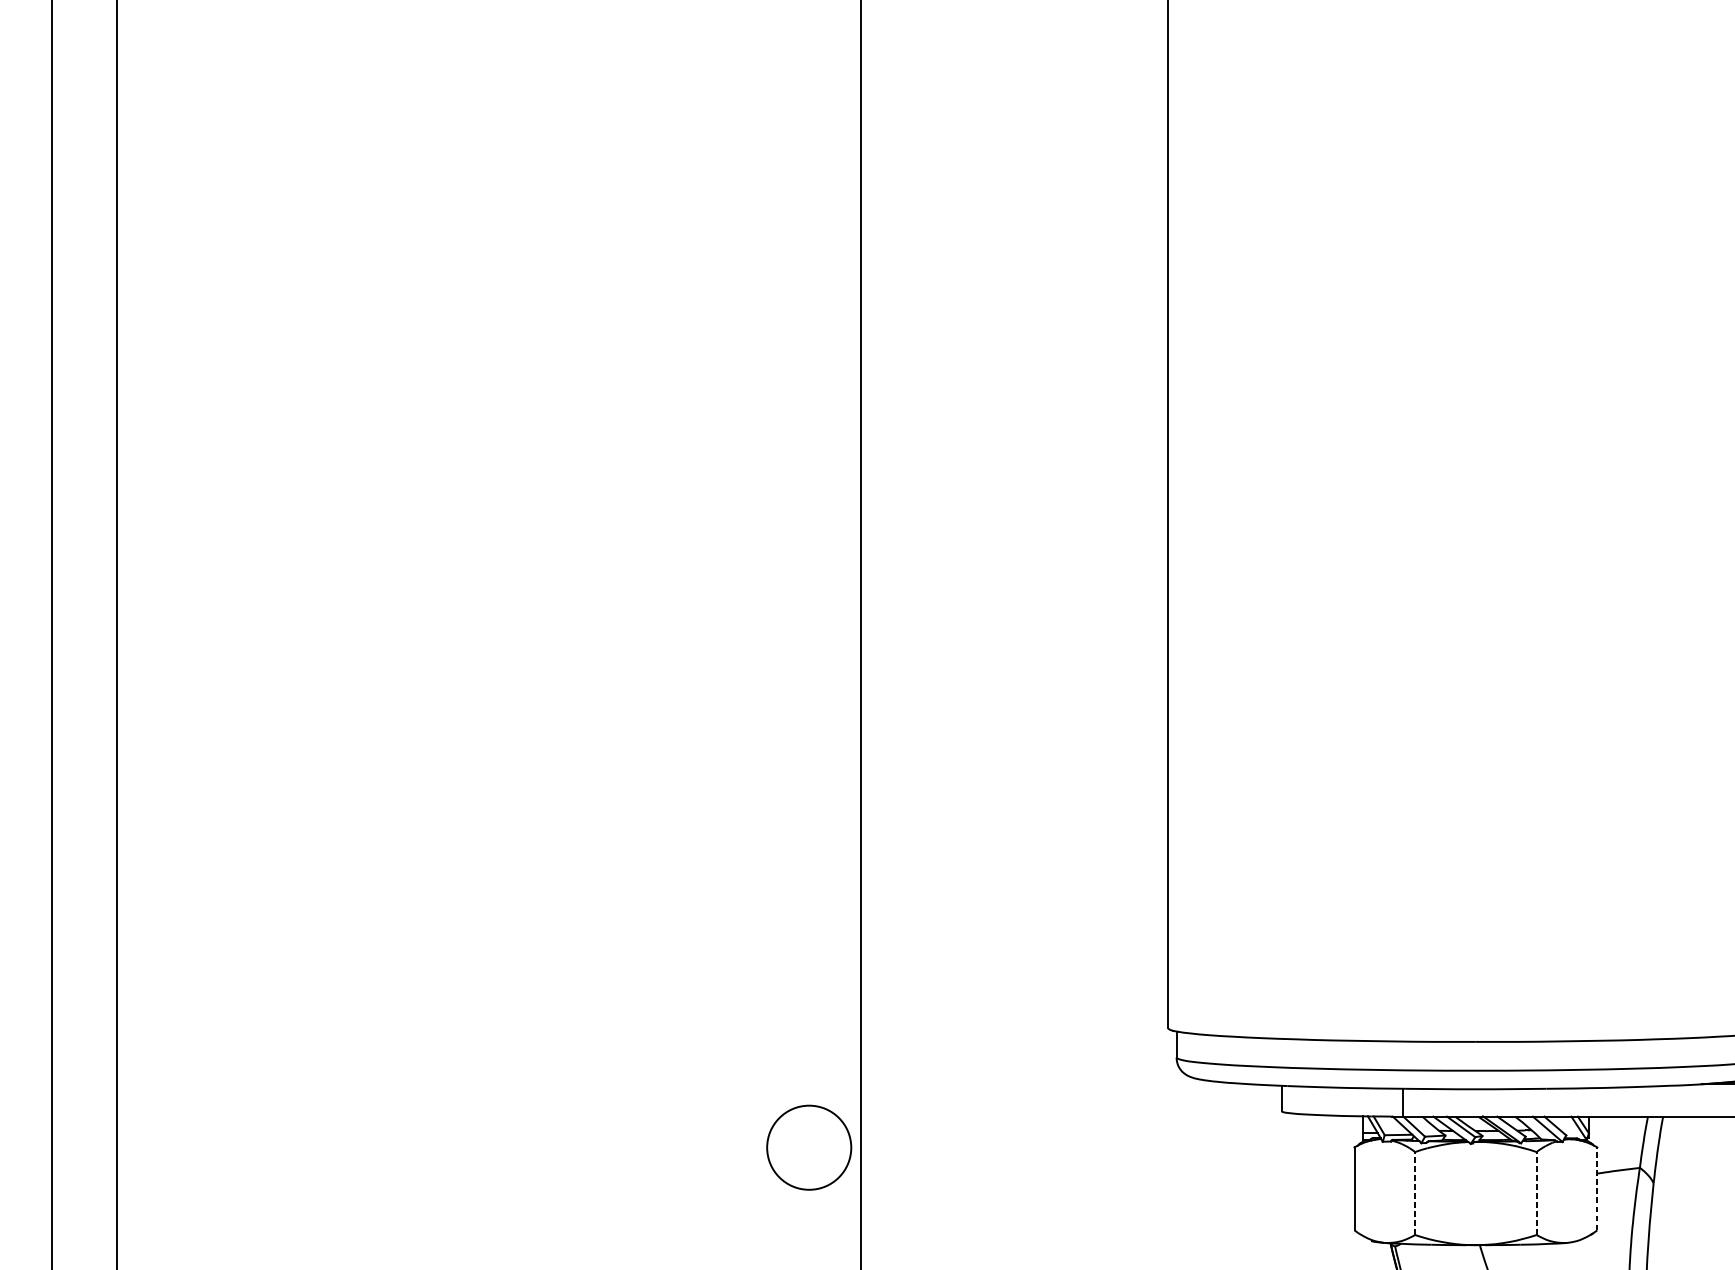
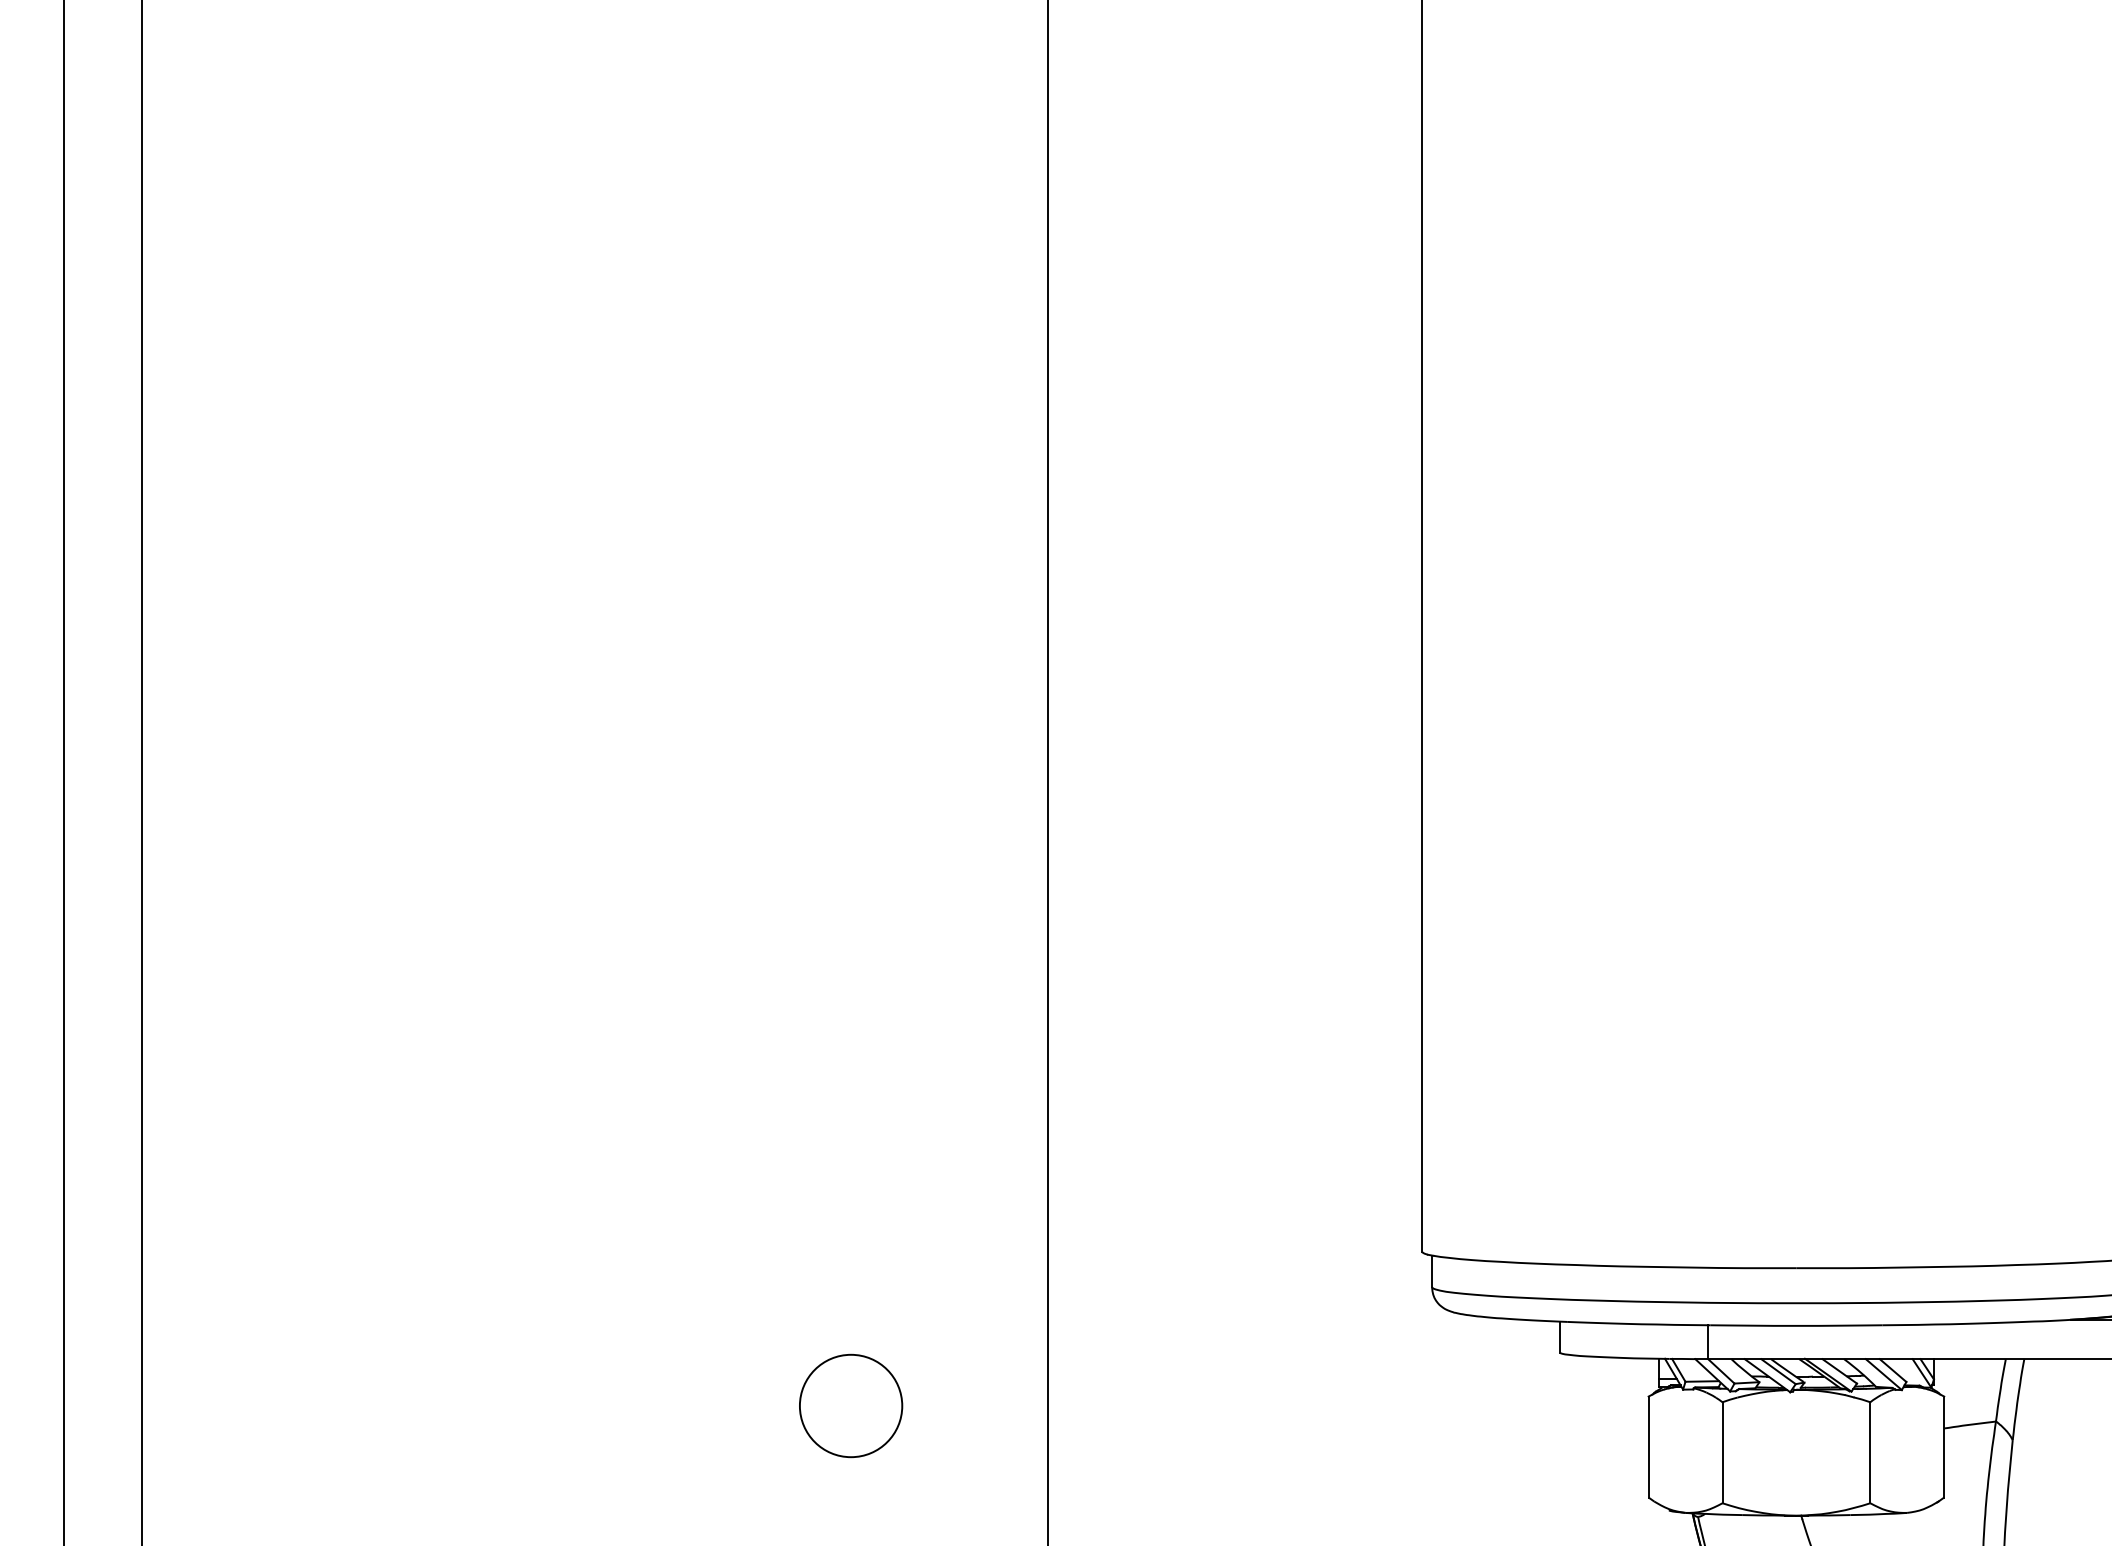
circle: (809, 1147) -> (851, 1405), moved
line: (1597, 1189) -> (1944, 1447), dashed -> solid
line: (1415, 1193) -> (1722, 1452), dashed -> solid
line: (1536, 1193) -> (1870, 1452), dashed -> solid

